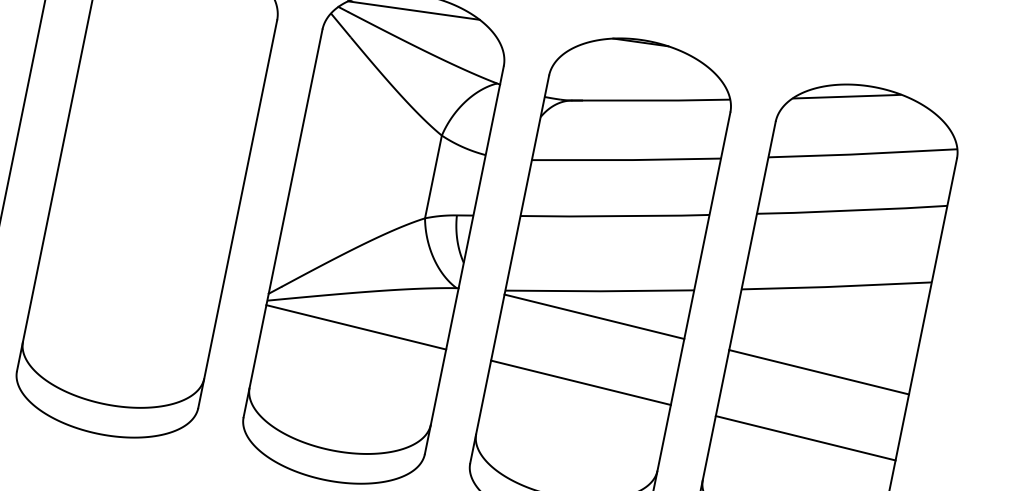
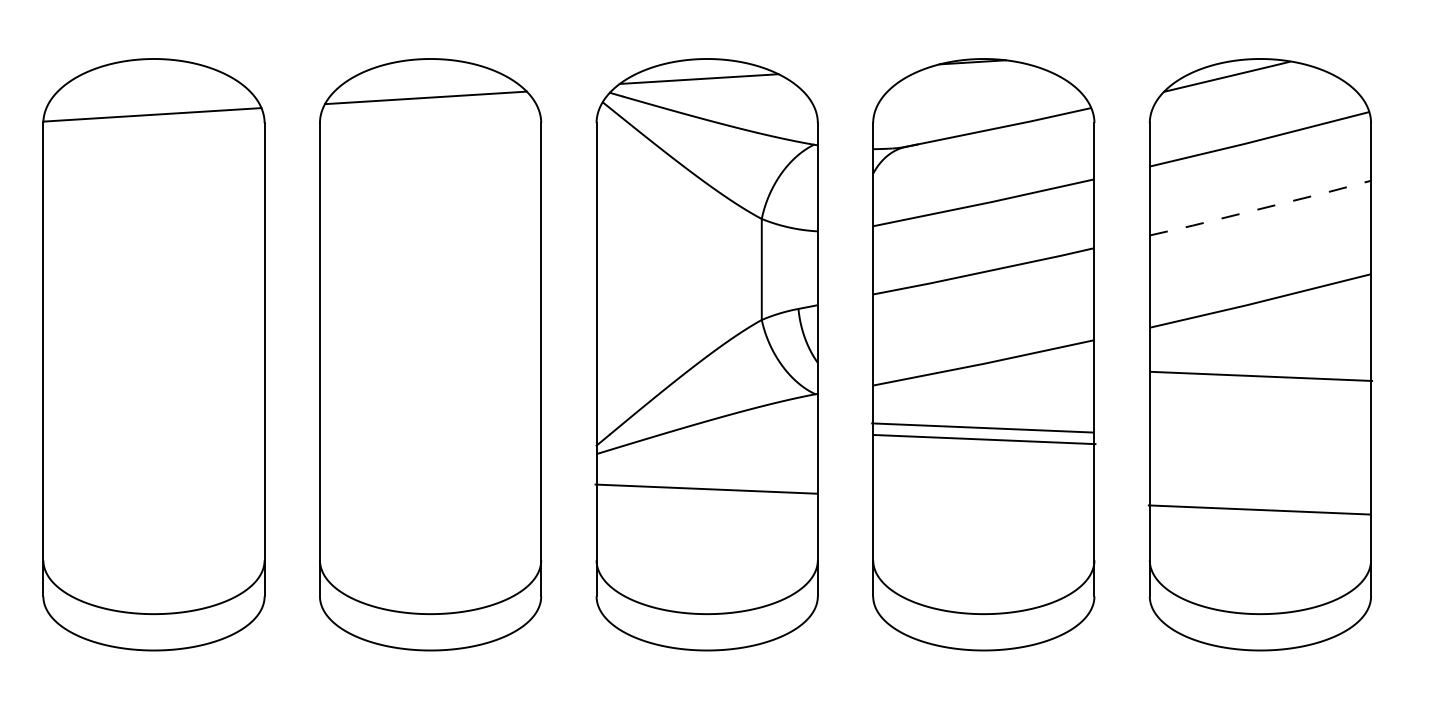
line: (852, 210) -> (1260, 208), solid -> dashed
line: (594, 316) -> (982, 427), moved
line: (355, 326) -> (705, 488), moved
line: (819, 371) -> (1261, 375), moved
line: (580, 382) -> (984, 439), moved
line: (805, 437) -> (1259, 509), moved

